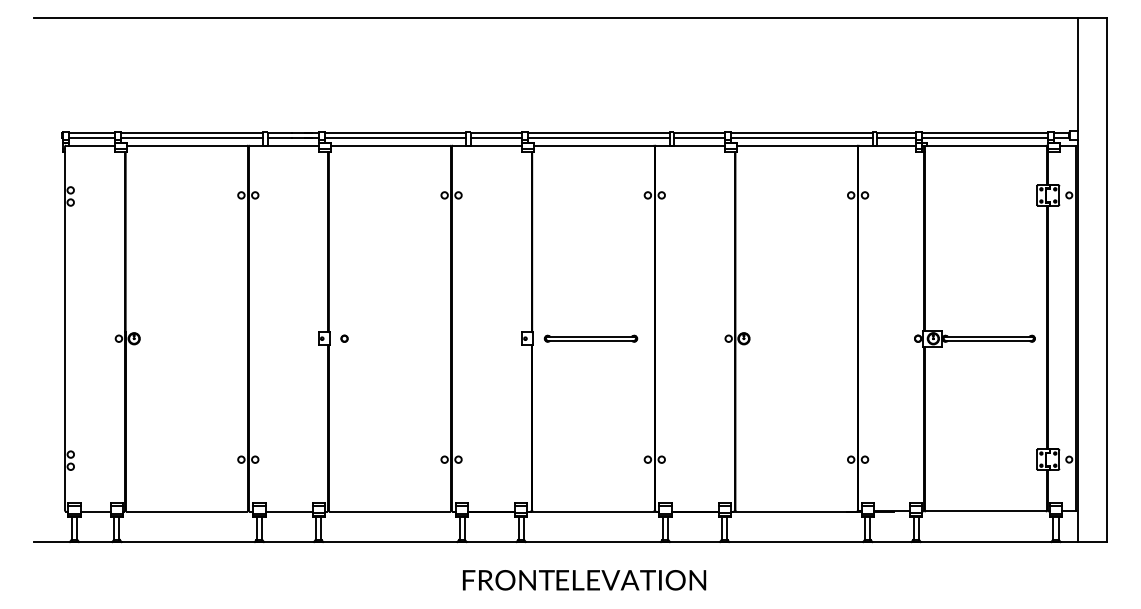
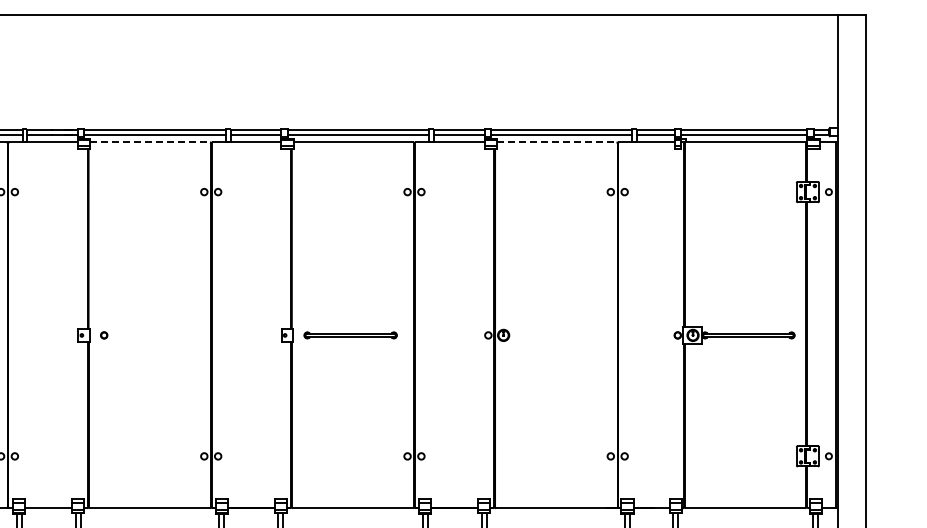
line: (390, 145) -> (150, 142), solid -> dashed
line: (797, 145) -> (557, 142), solid -> dashed

